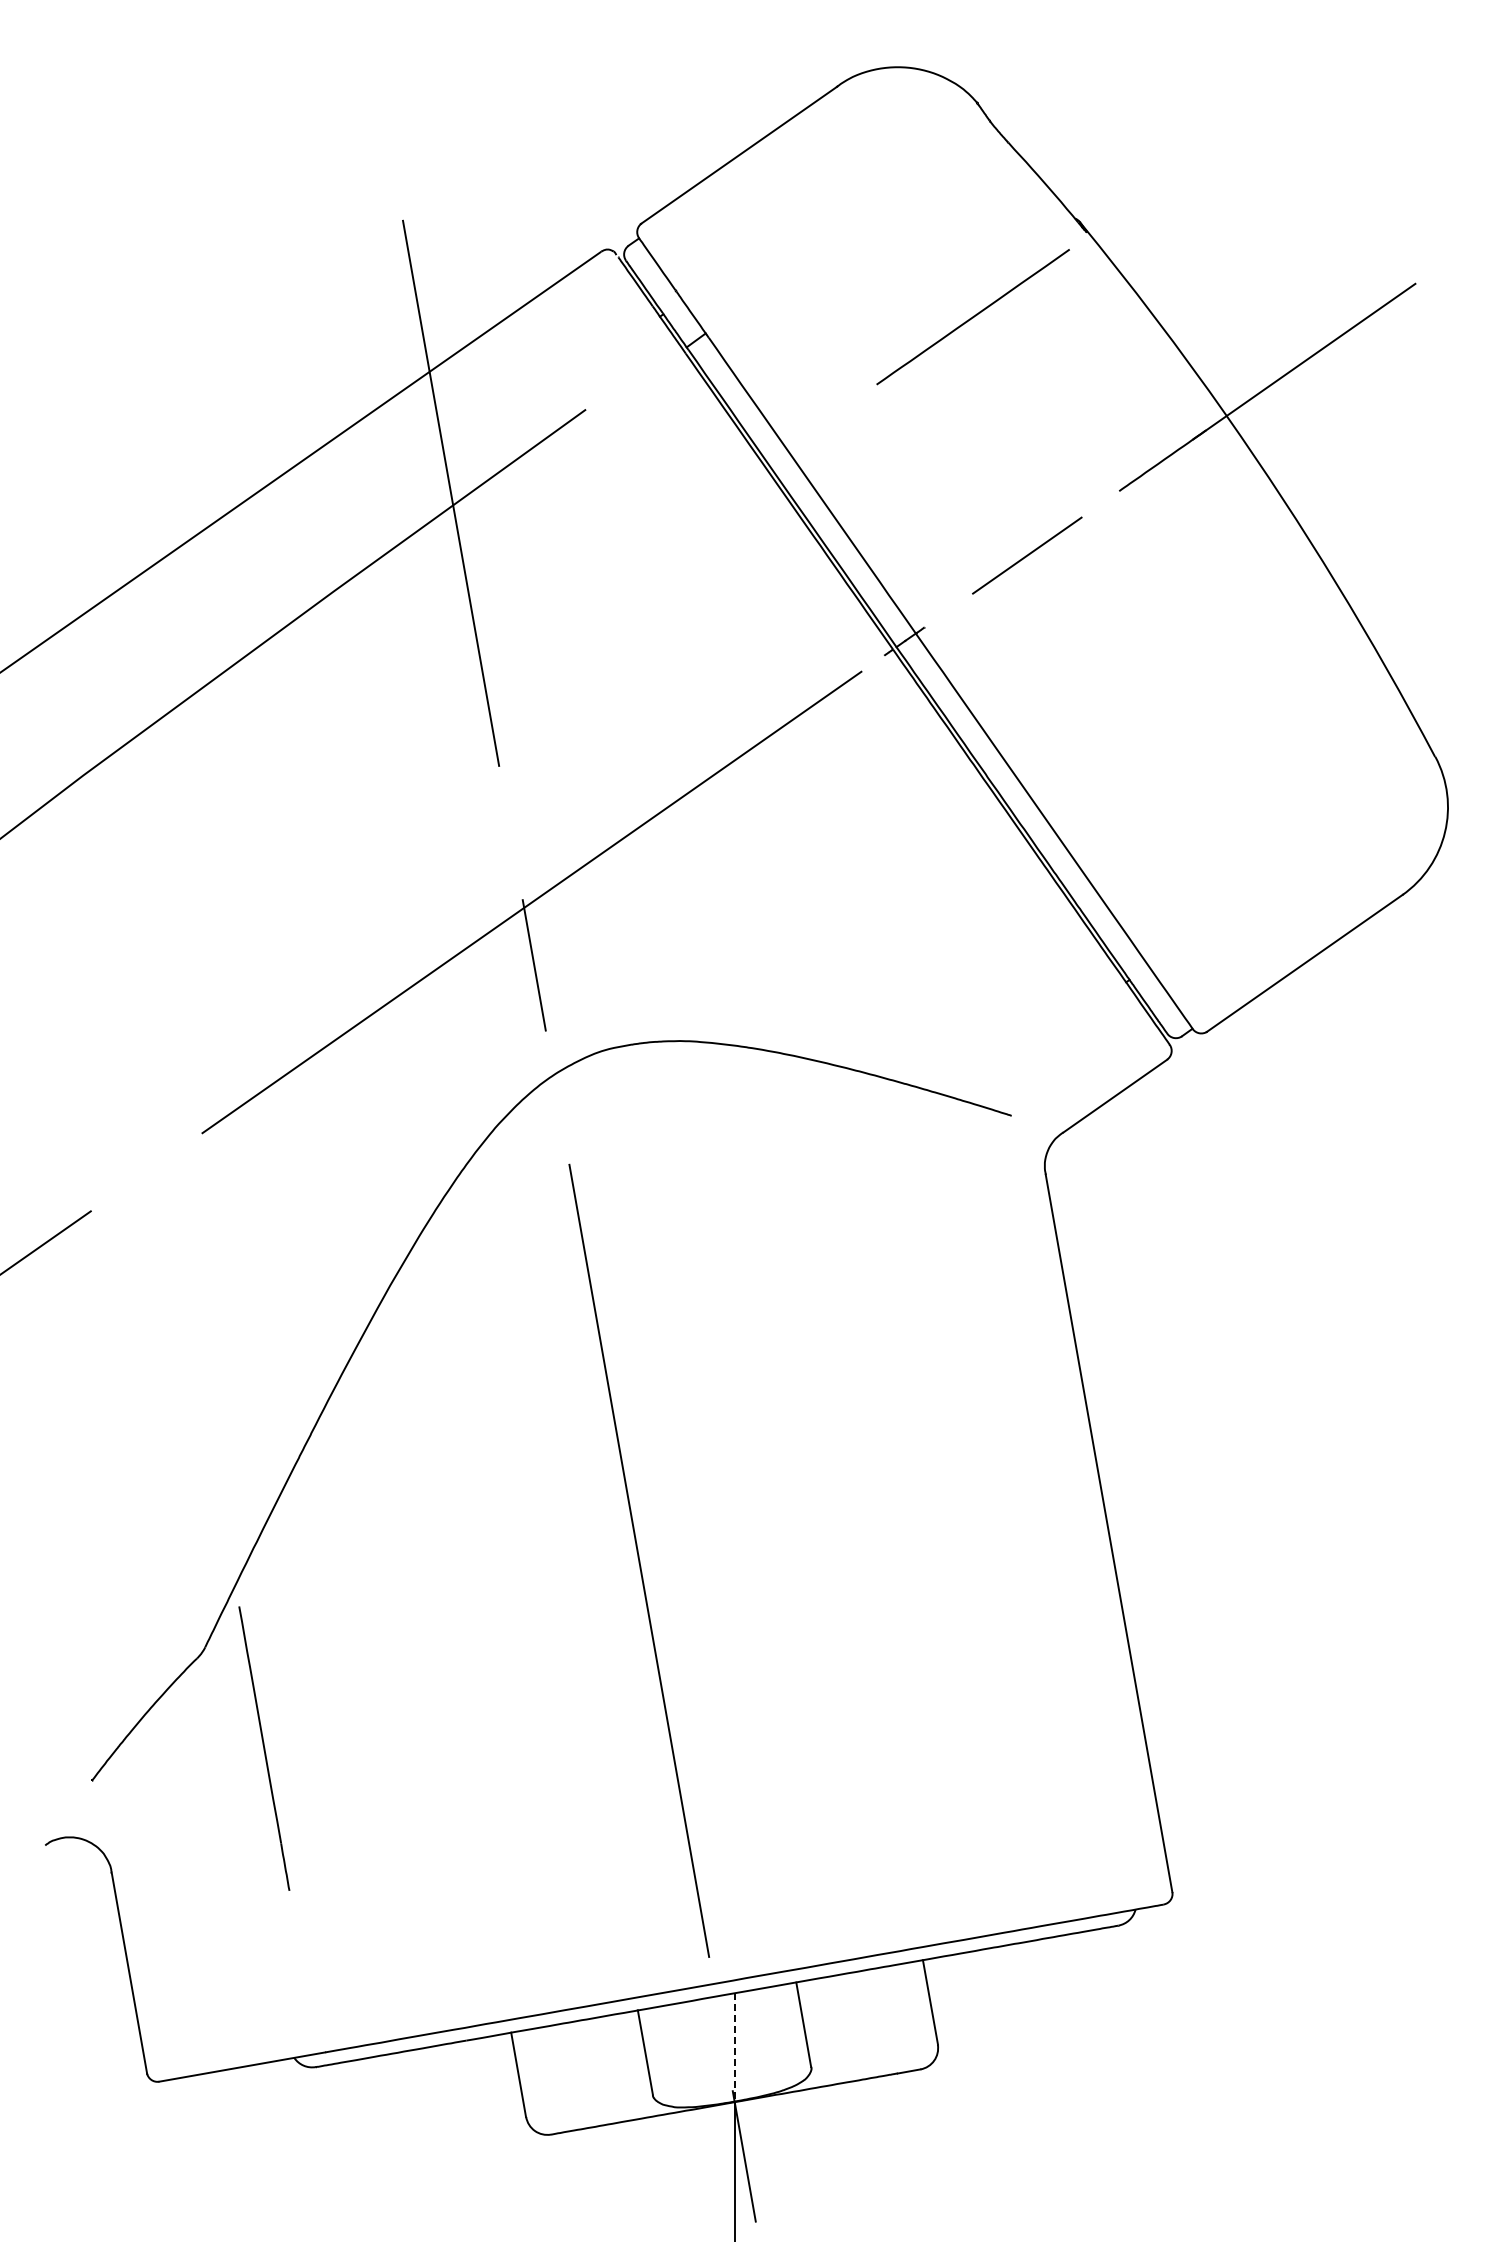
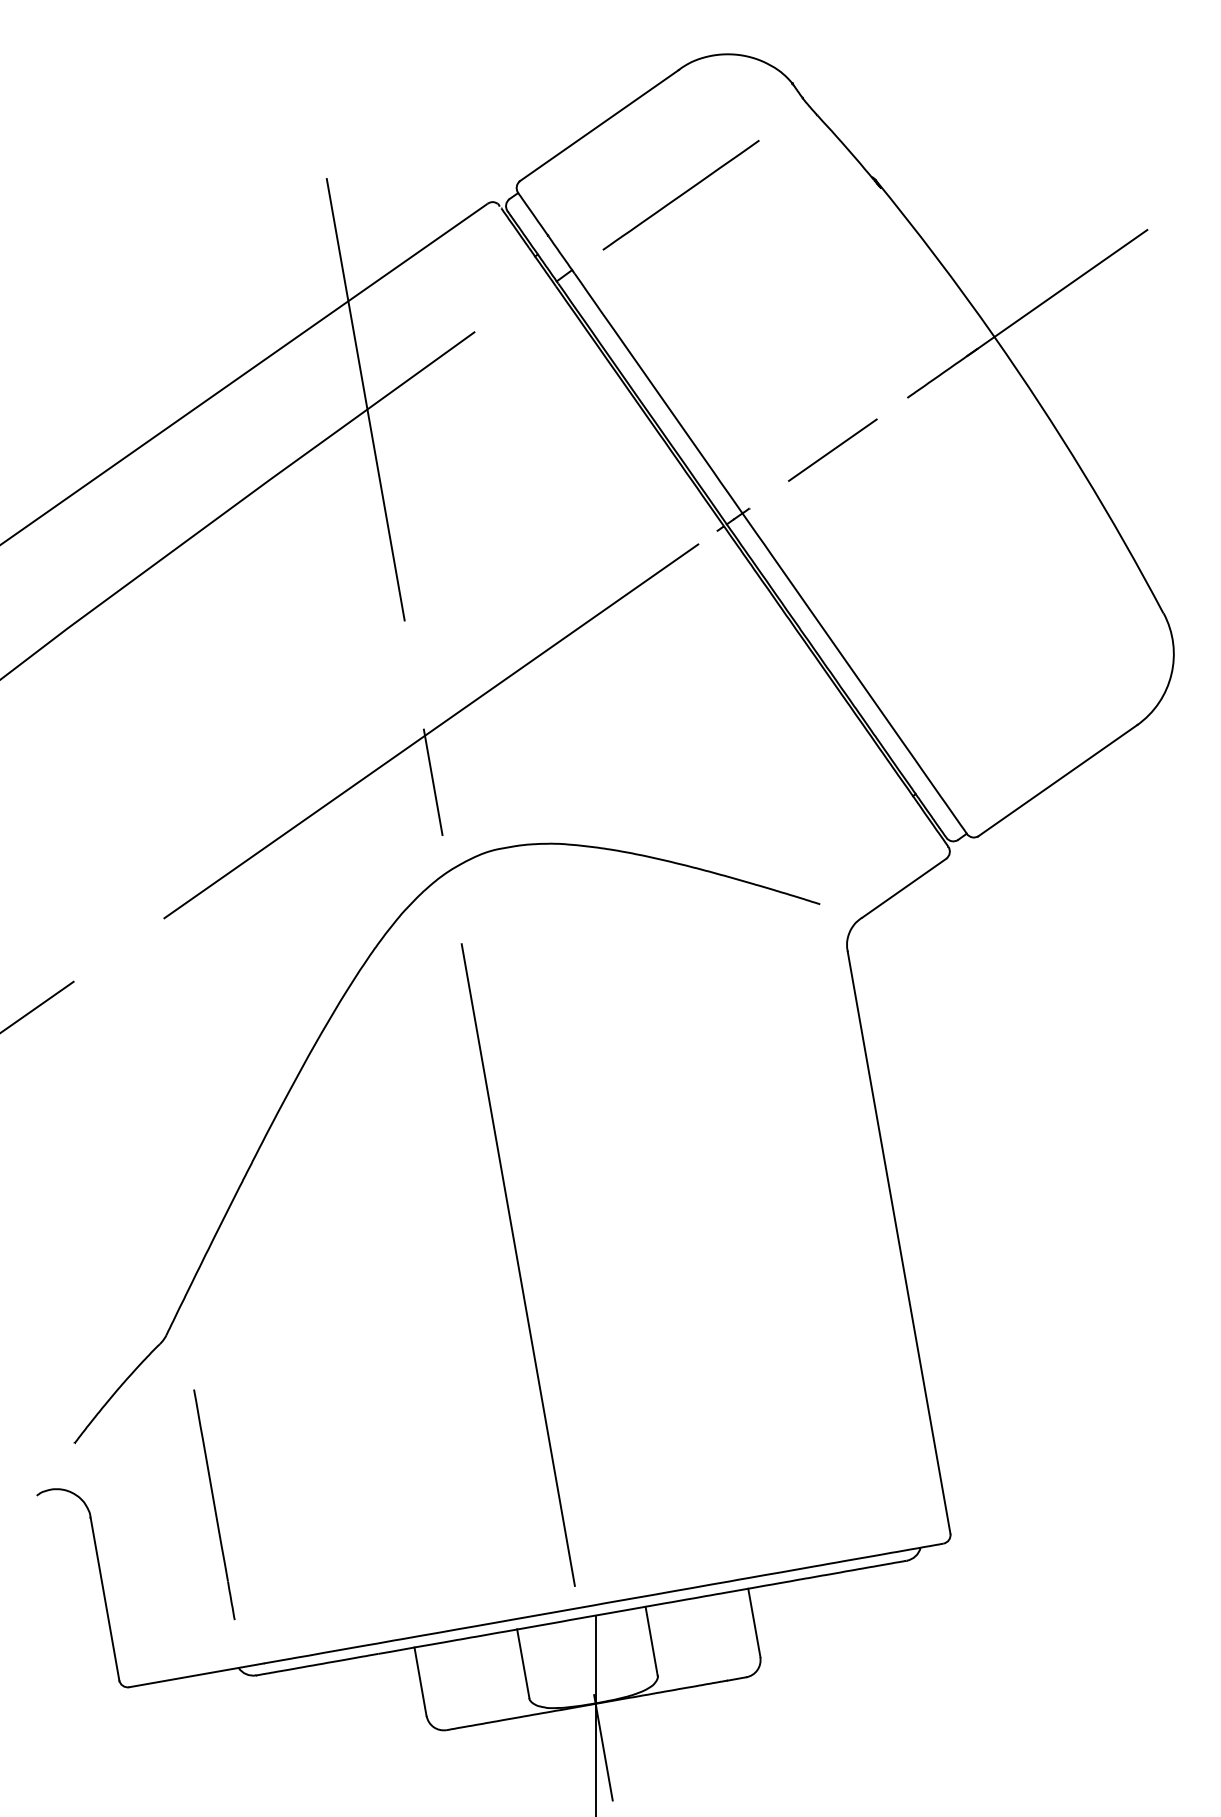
line: (972, 317) -> (680, 195), moved
line: (264, 1748) -> (214, 1504), moved
line: (734, 2047) -> (595, 1659), dashed -> solid

